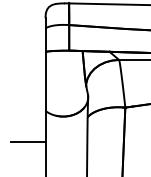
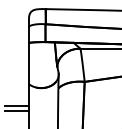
line: (27, 150) -> (16, 111), added

